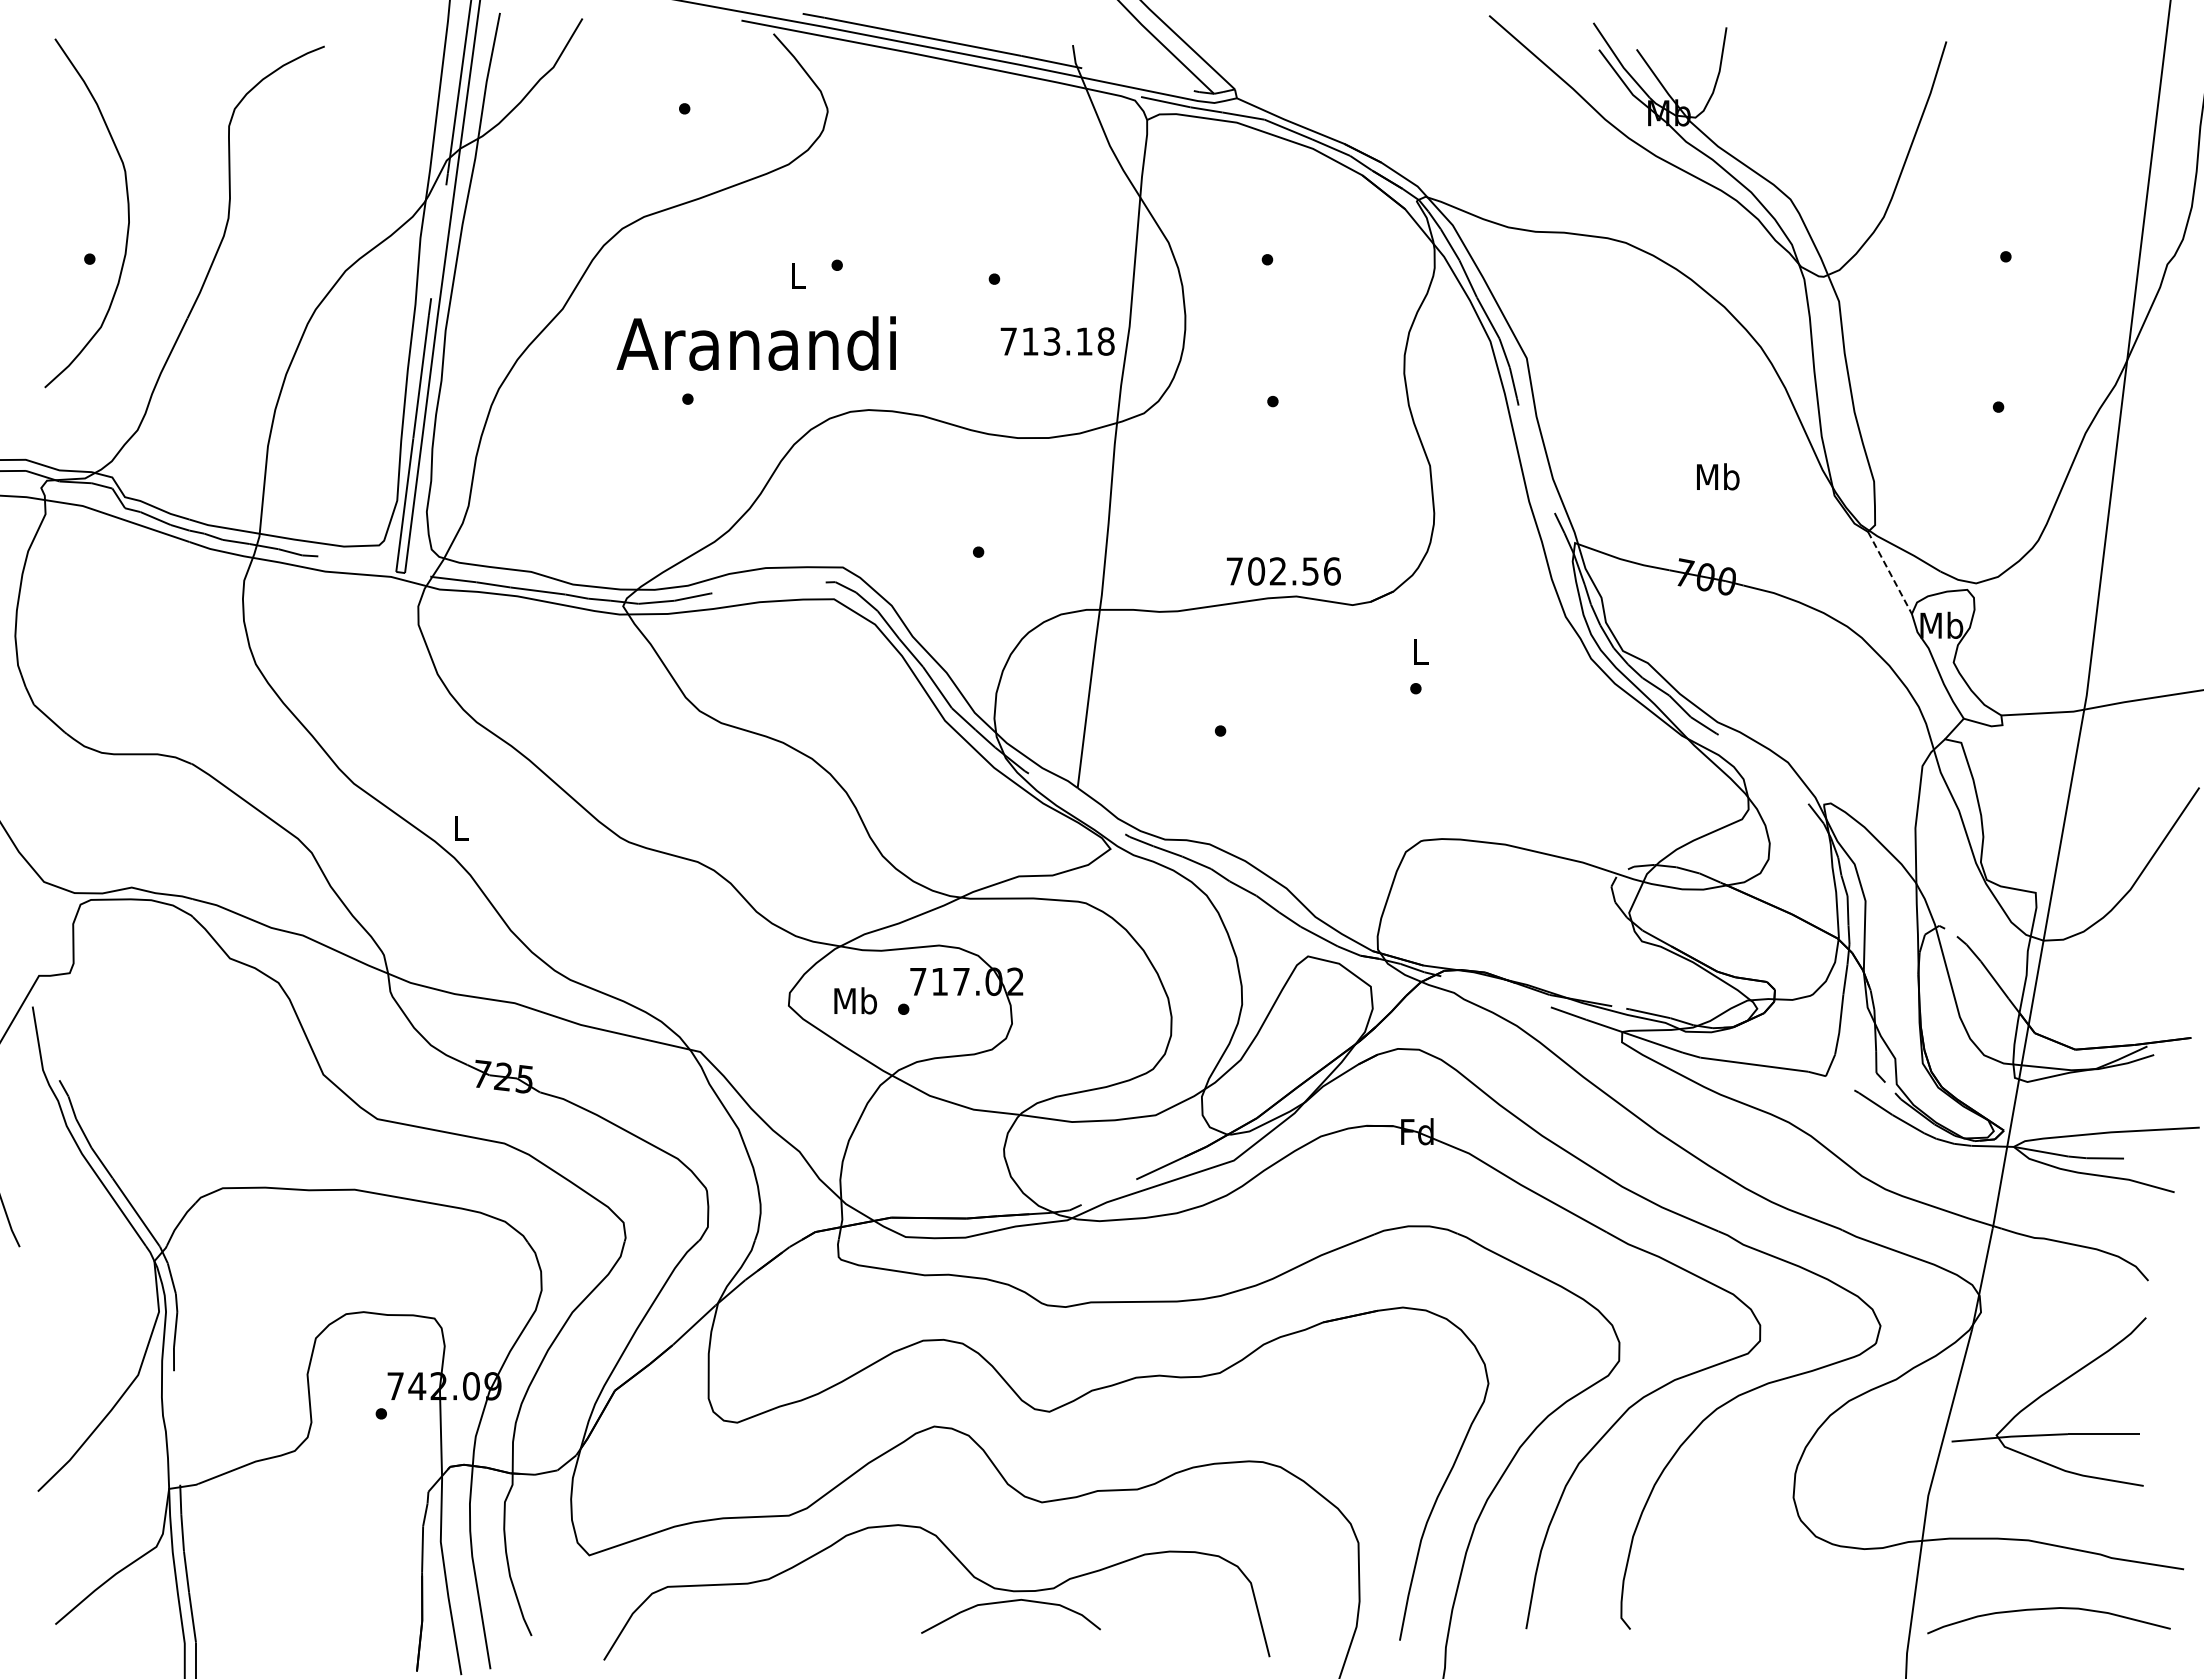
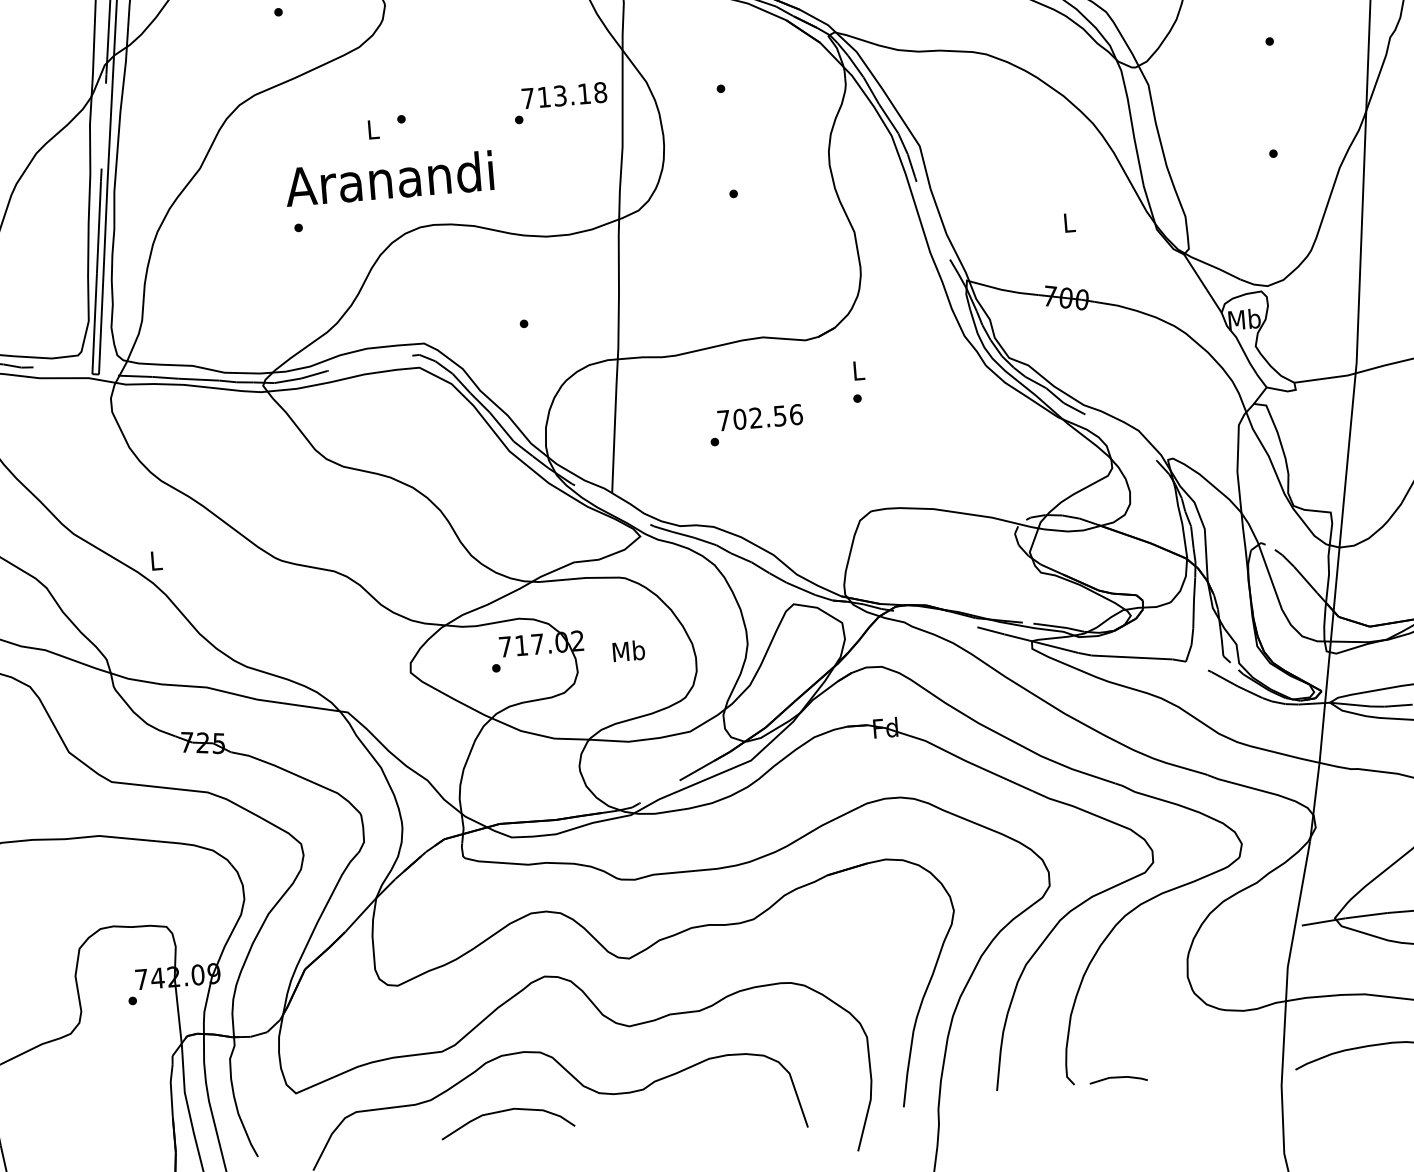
text: (1057, 341) -> (564, 95), moved
text: (755, 343) -> (388, 178), moved
text: (1718, 476) -> (1069, 222), Mb -> L
text: (1283, 571) -> (760, 417), moved
line: (1889, 572) -> (1202, 283), dashed -> solid
text: (855, 1000) -> (628, 650), moved
curve: (1009, 1602) -> (505, 1111), moved
line: (1689, 1625) -> (1118, 1078), added

